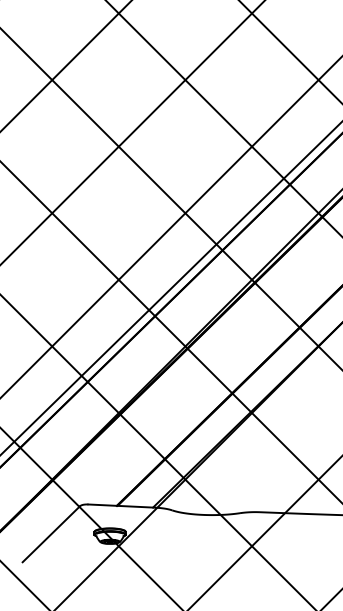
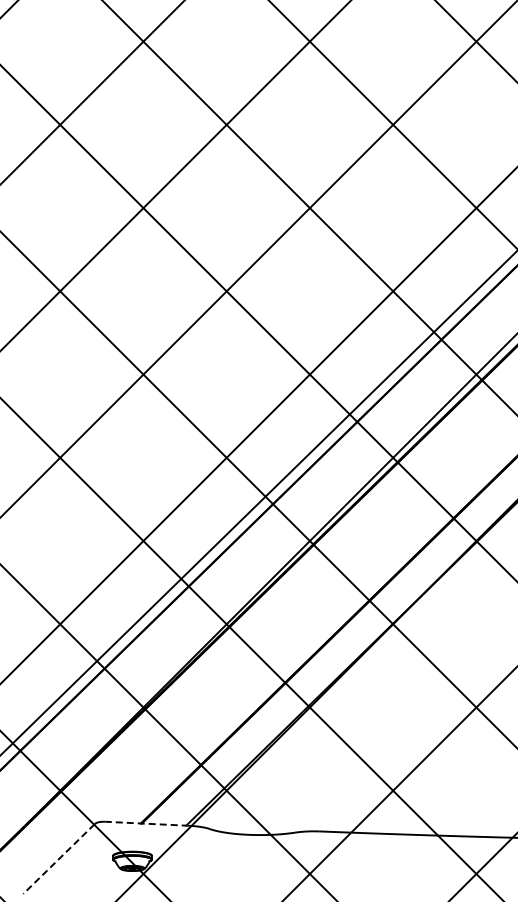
line: (122, 505) -> (147, 823), solid -> dashed
line: (50, 534) -> (58, 859), solid -> dashed

